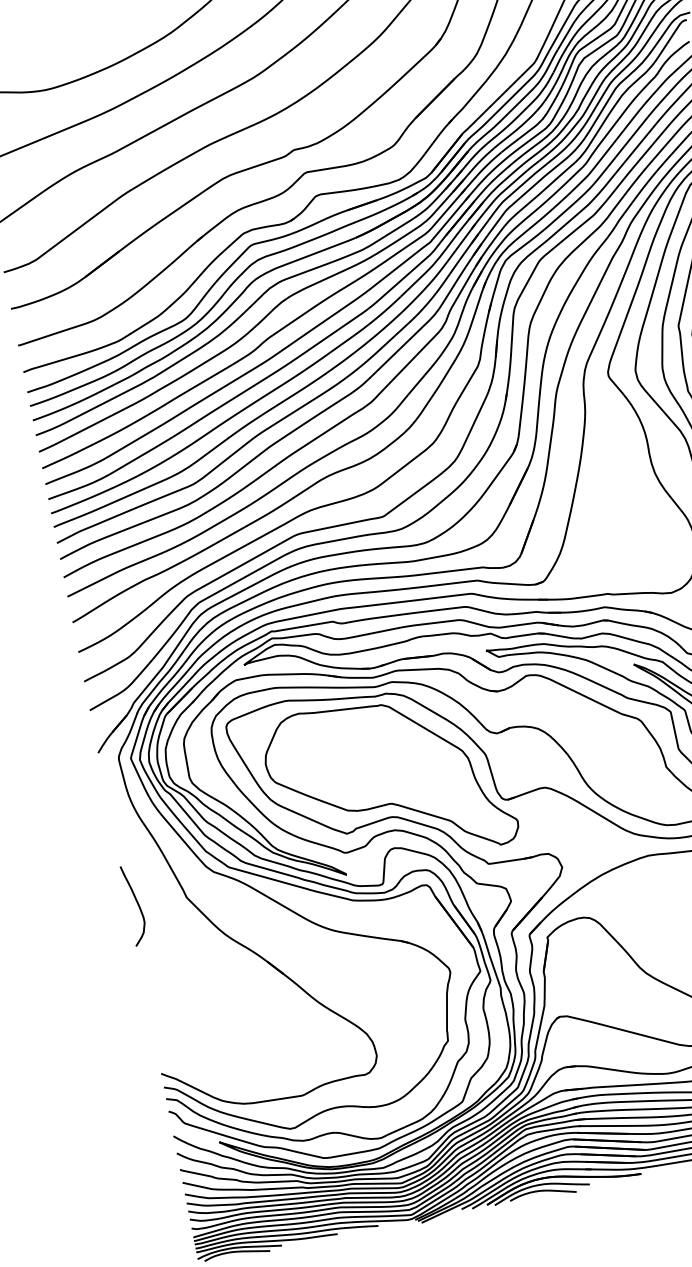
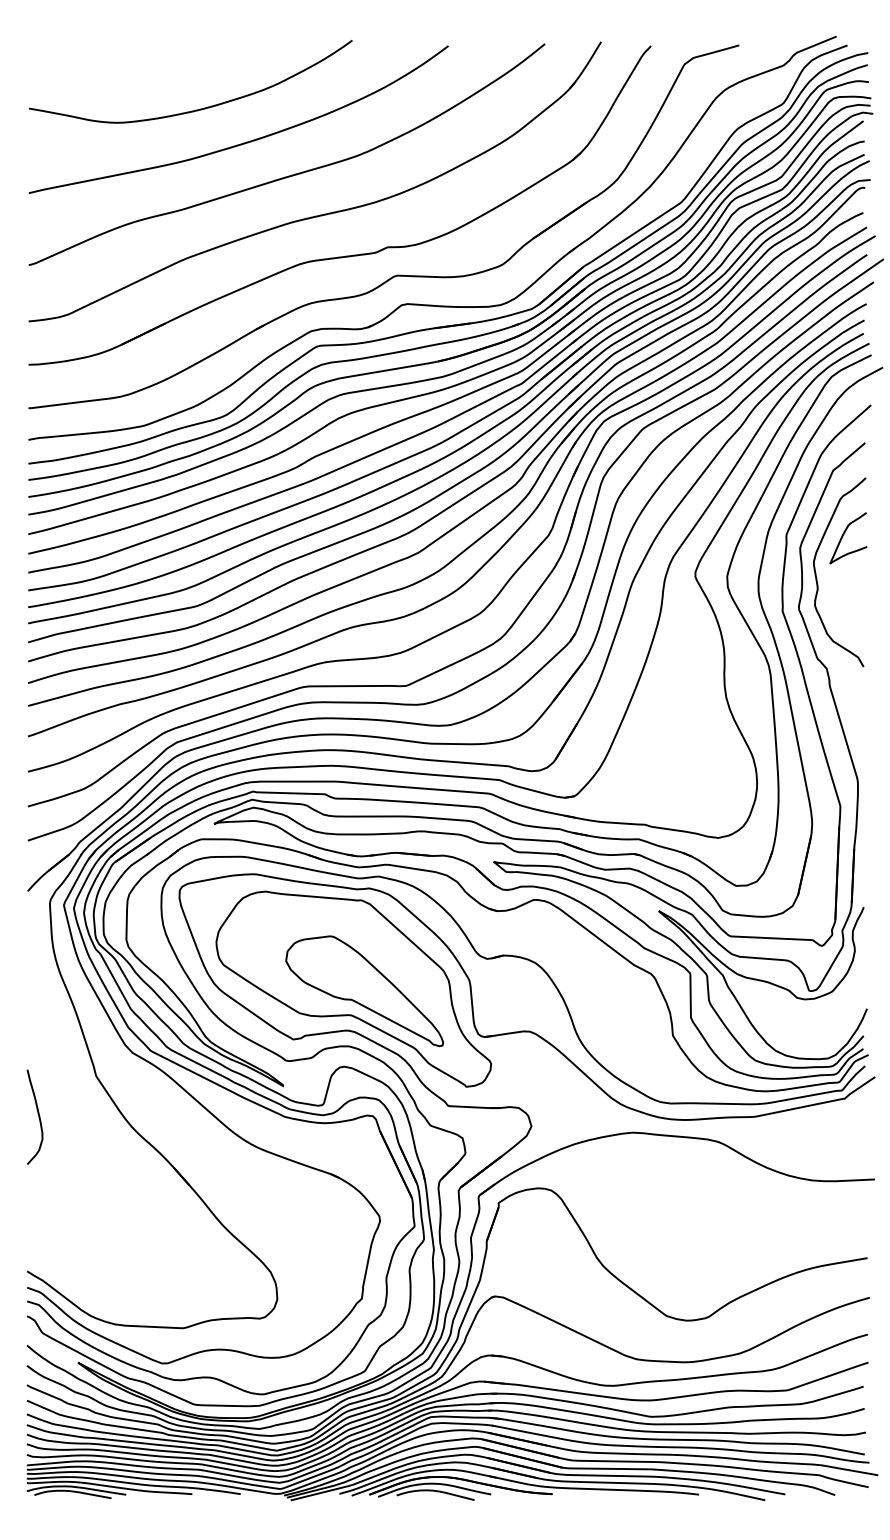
part: (398, 781) -> (364, 991), added
curve: (136, 902) -> (37, 1114), moved

